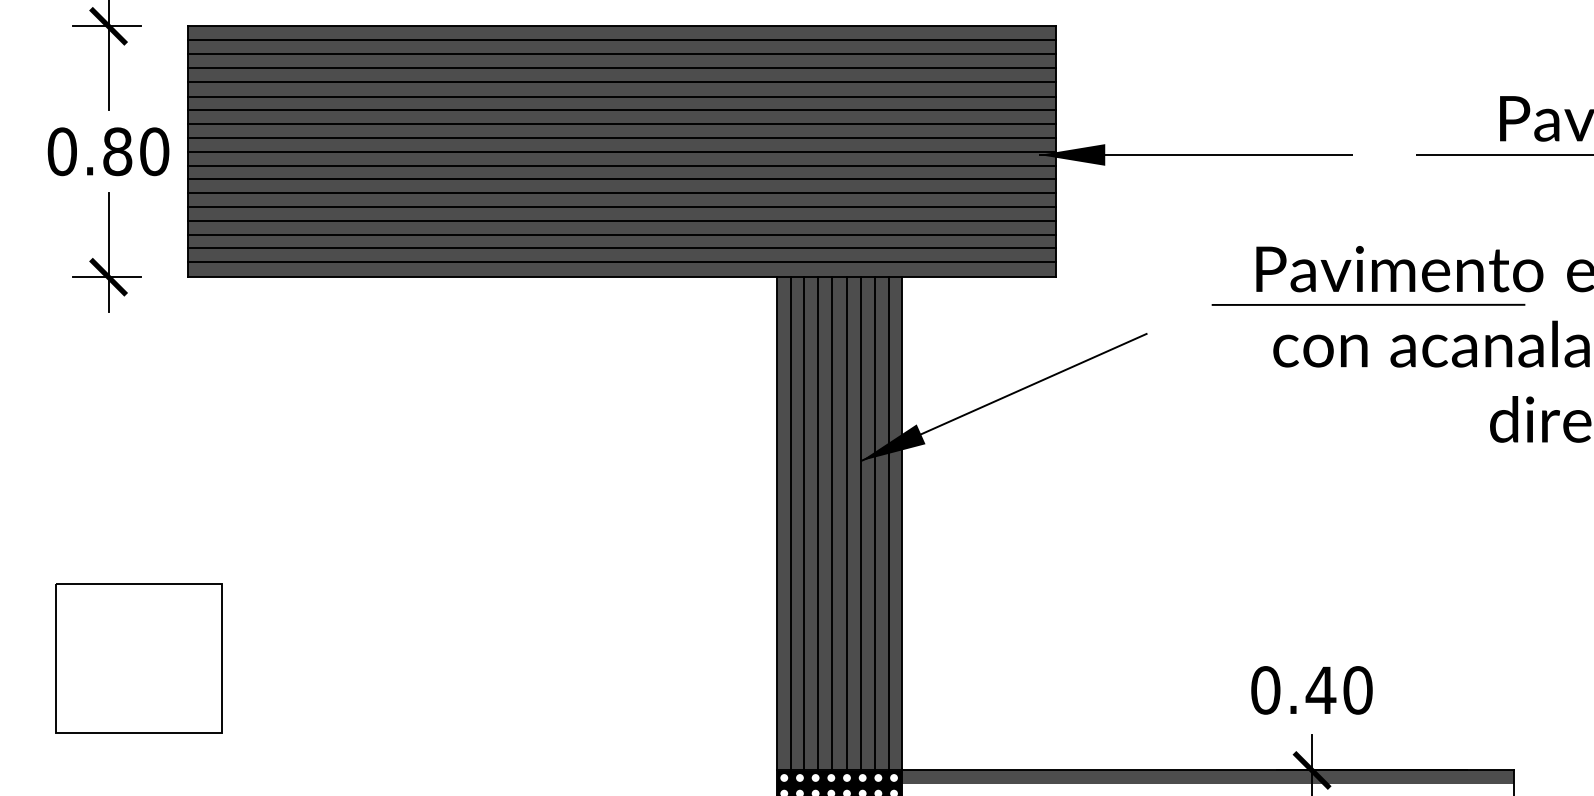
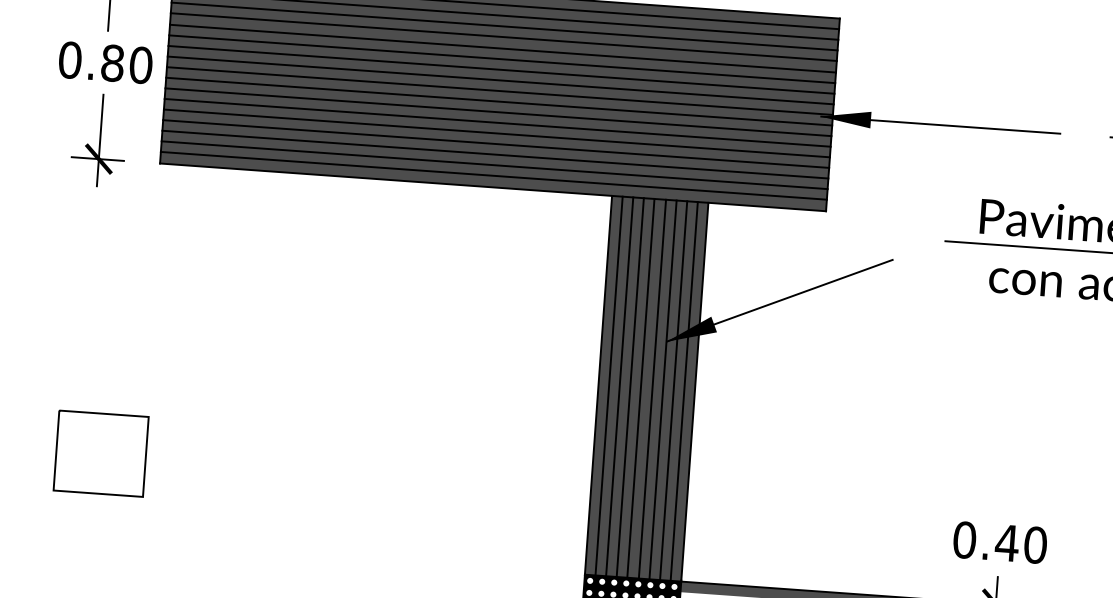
part: (138, 658) -> (100, 453), size x0.7

